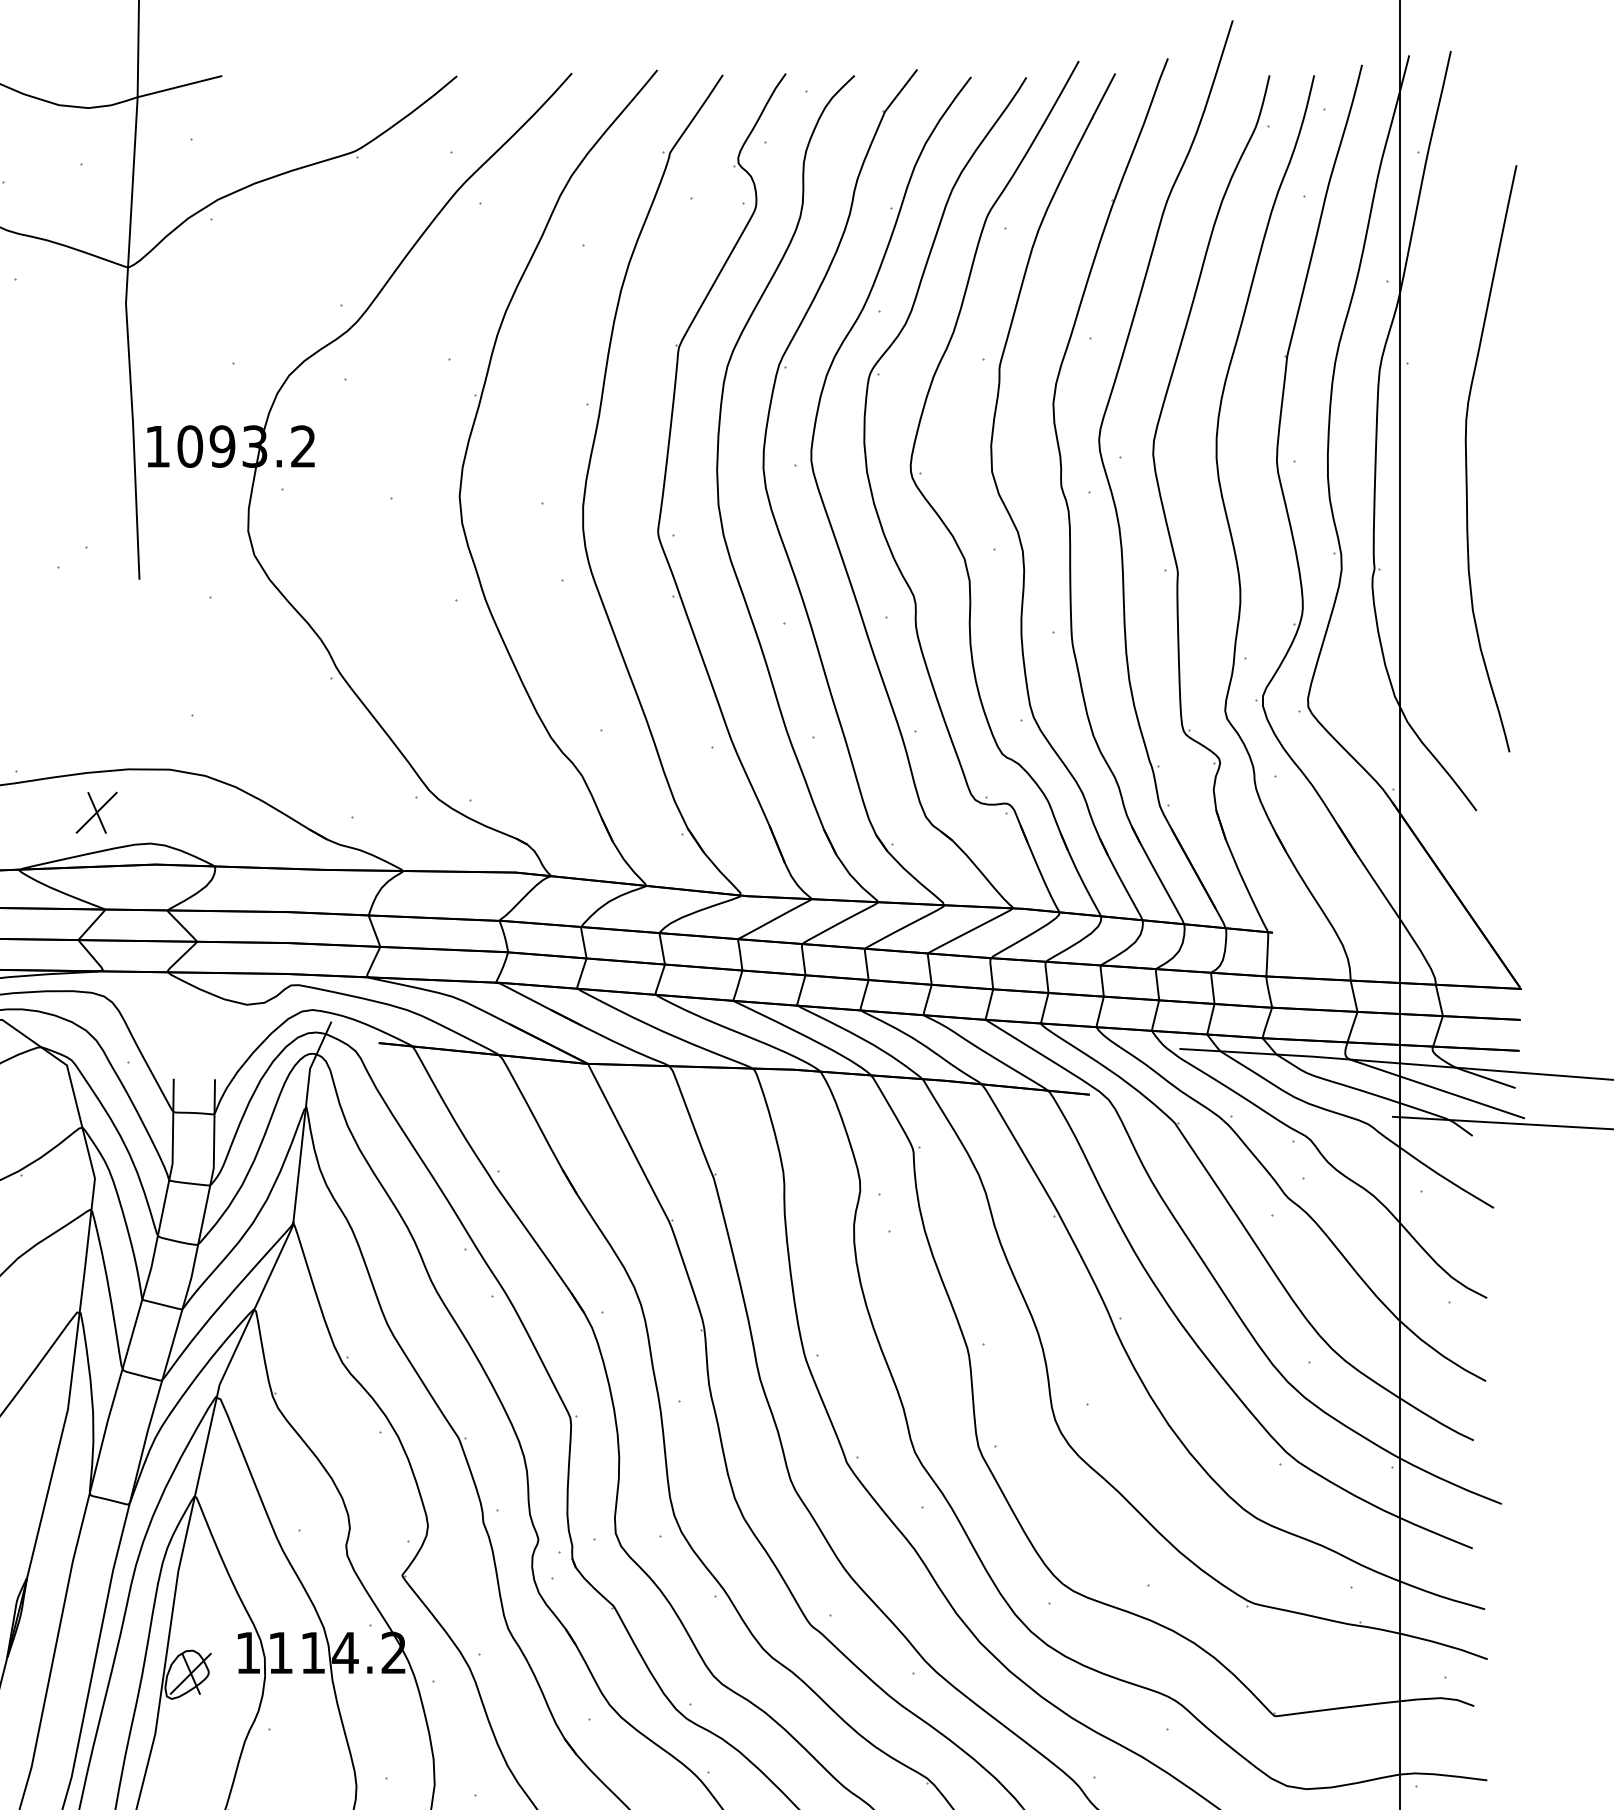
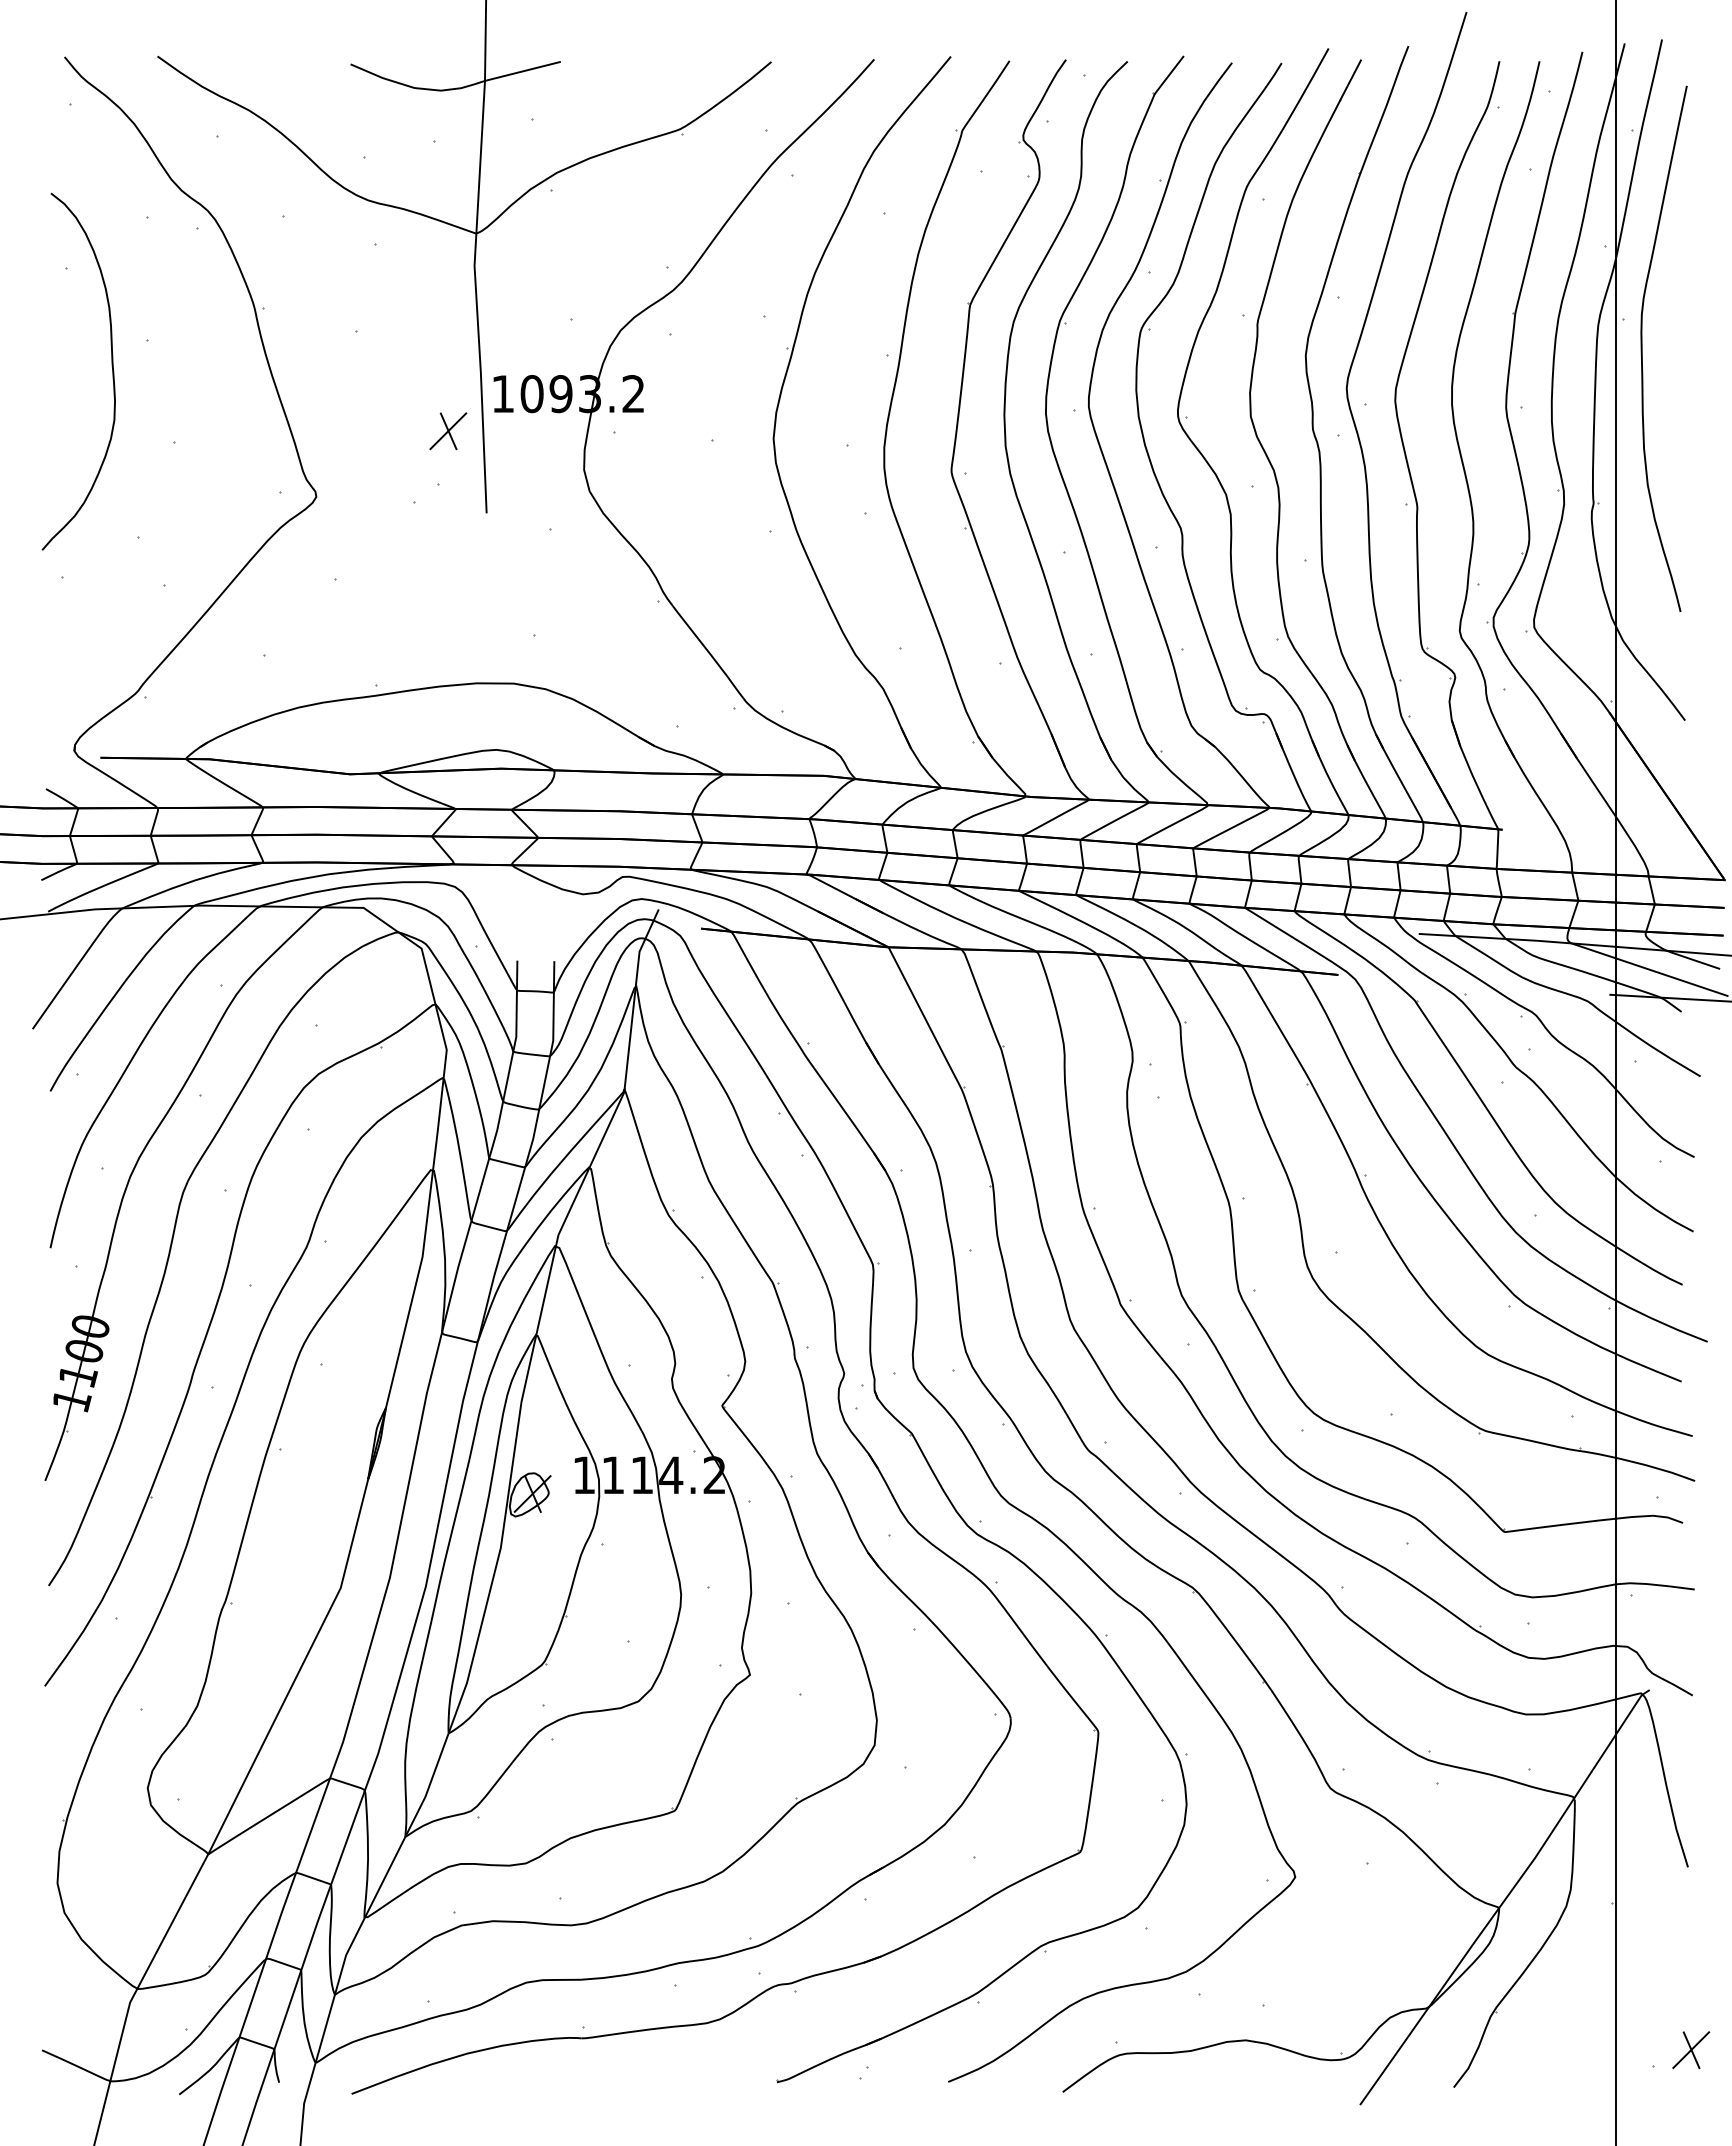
curve: (1467, 458) -> (1642, 348), moved
part: (96, 813) -> (448, 431), moved

